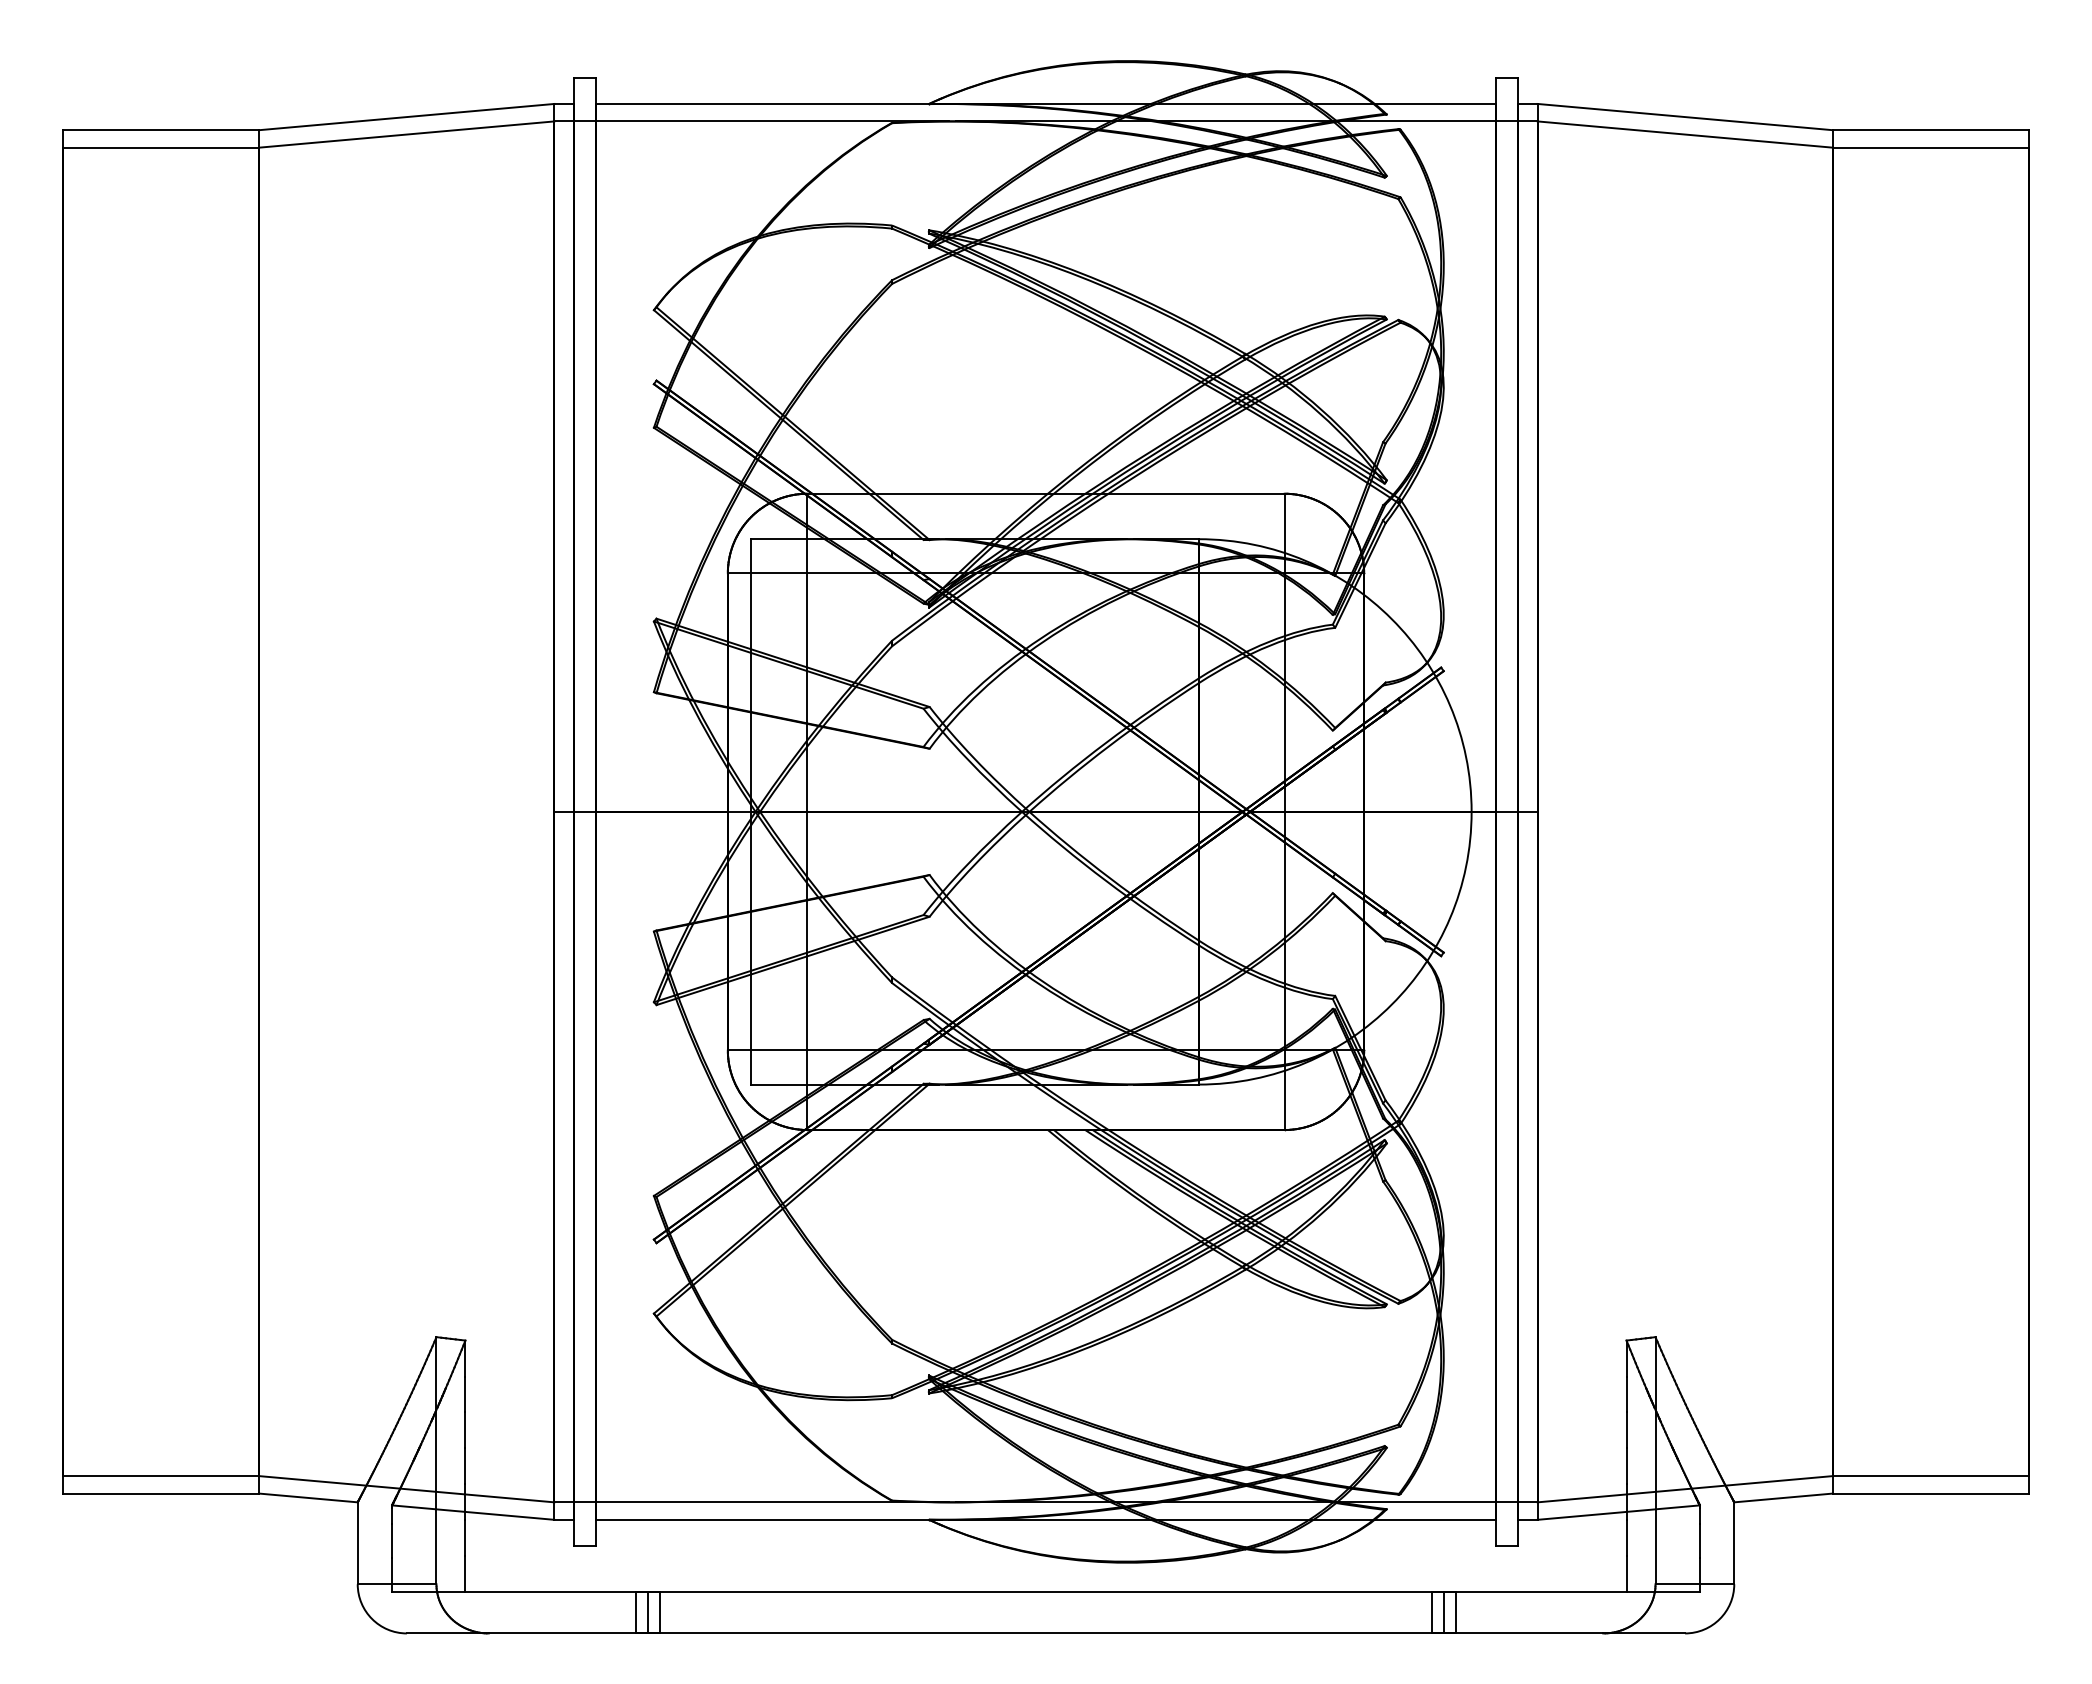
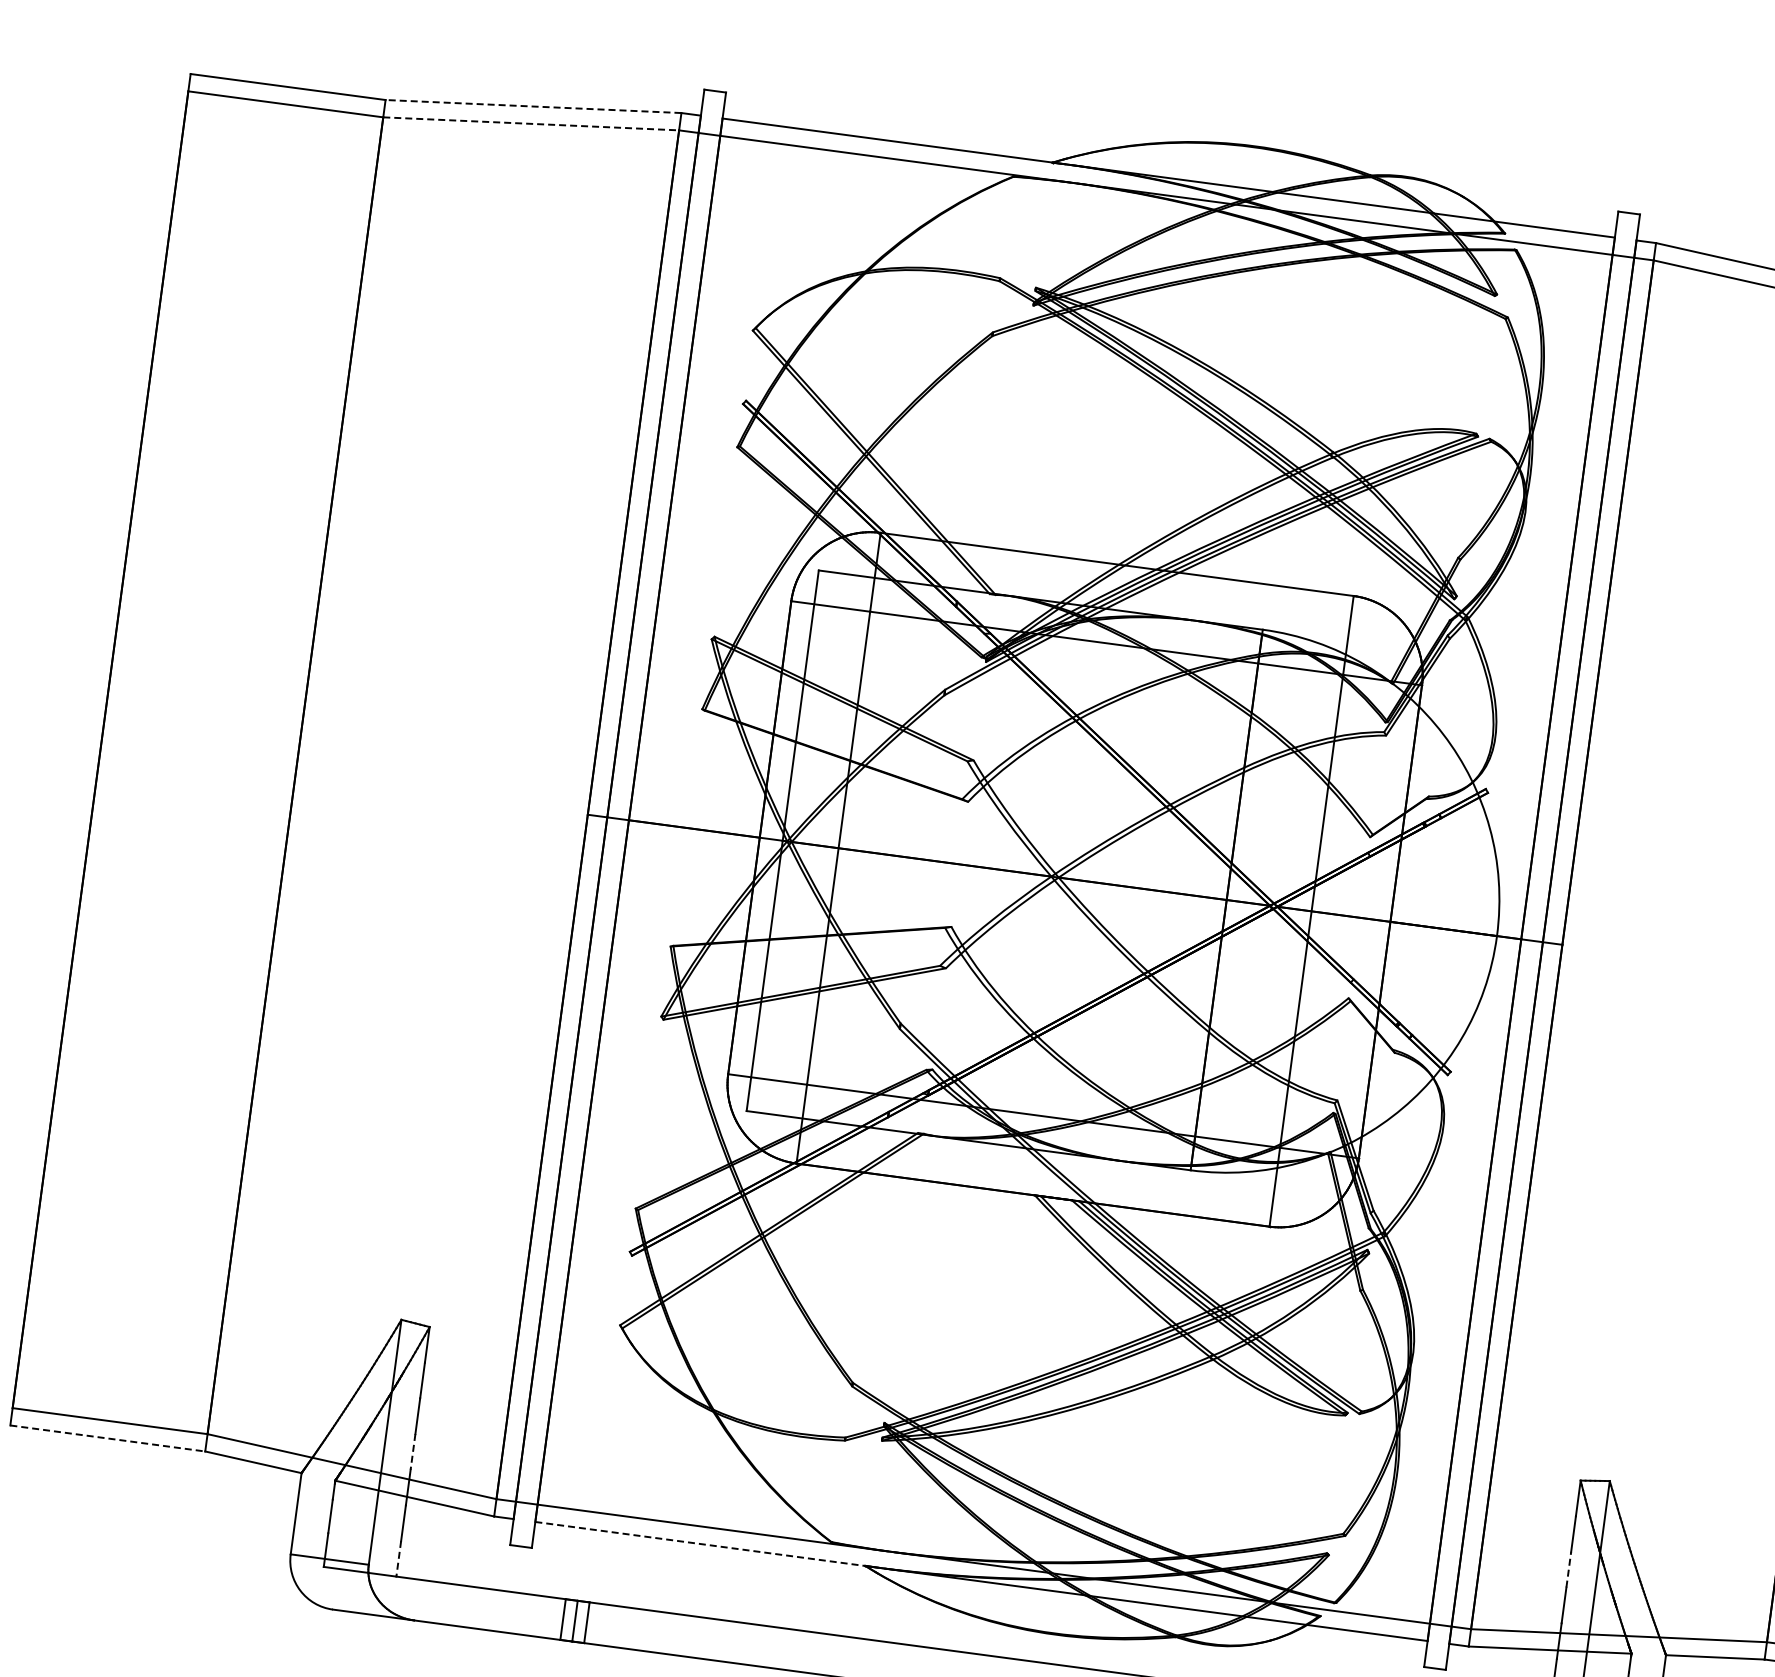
line: (406, 117) -> (533, 106), solid -> dashed
line: (407, 134) -> (531, 123), solid -> dashed
line: (1626, 1430) -> (1568, 1569), solid -> dashed
line: (465, 1466) -> (413, 1451), solid -> dashed
line: (161, 1493) -> (108, 1438), solid -> dashed
line: (762, 1519) -> (700, 1543), solid -> dashed
line: (465, 1574) -> (398, 1558), solid -> dashed

